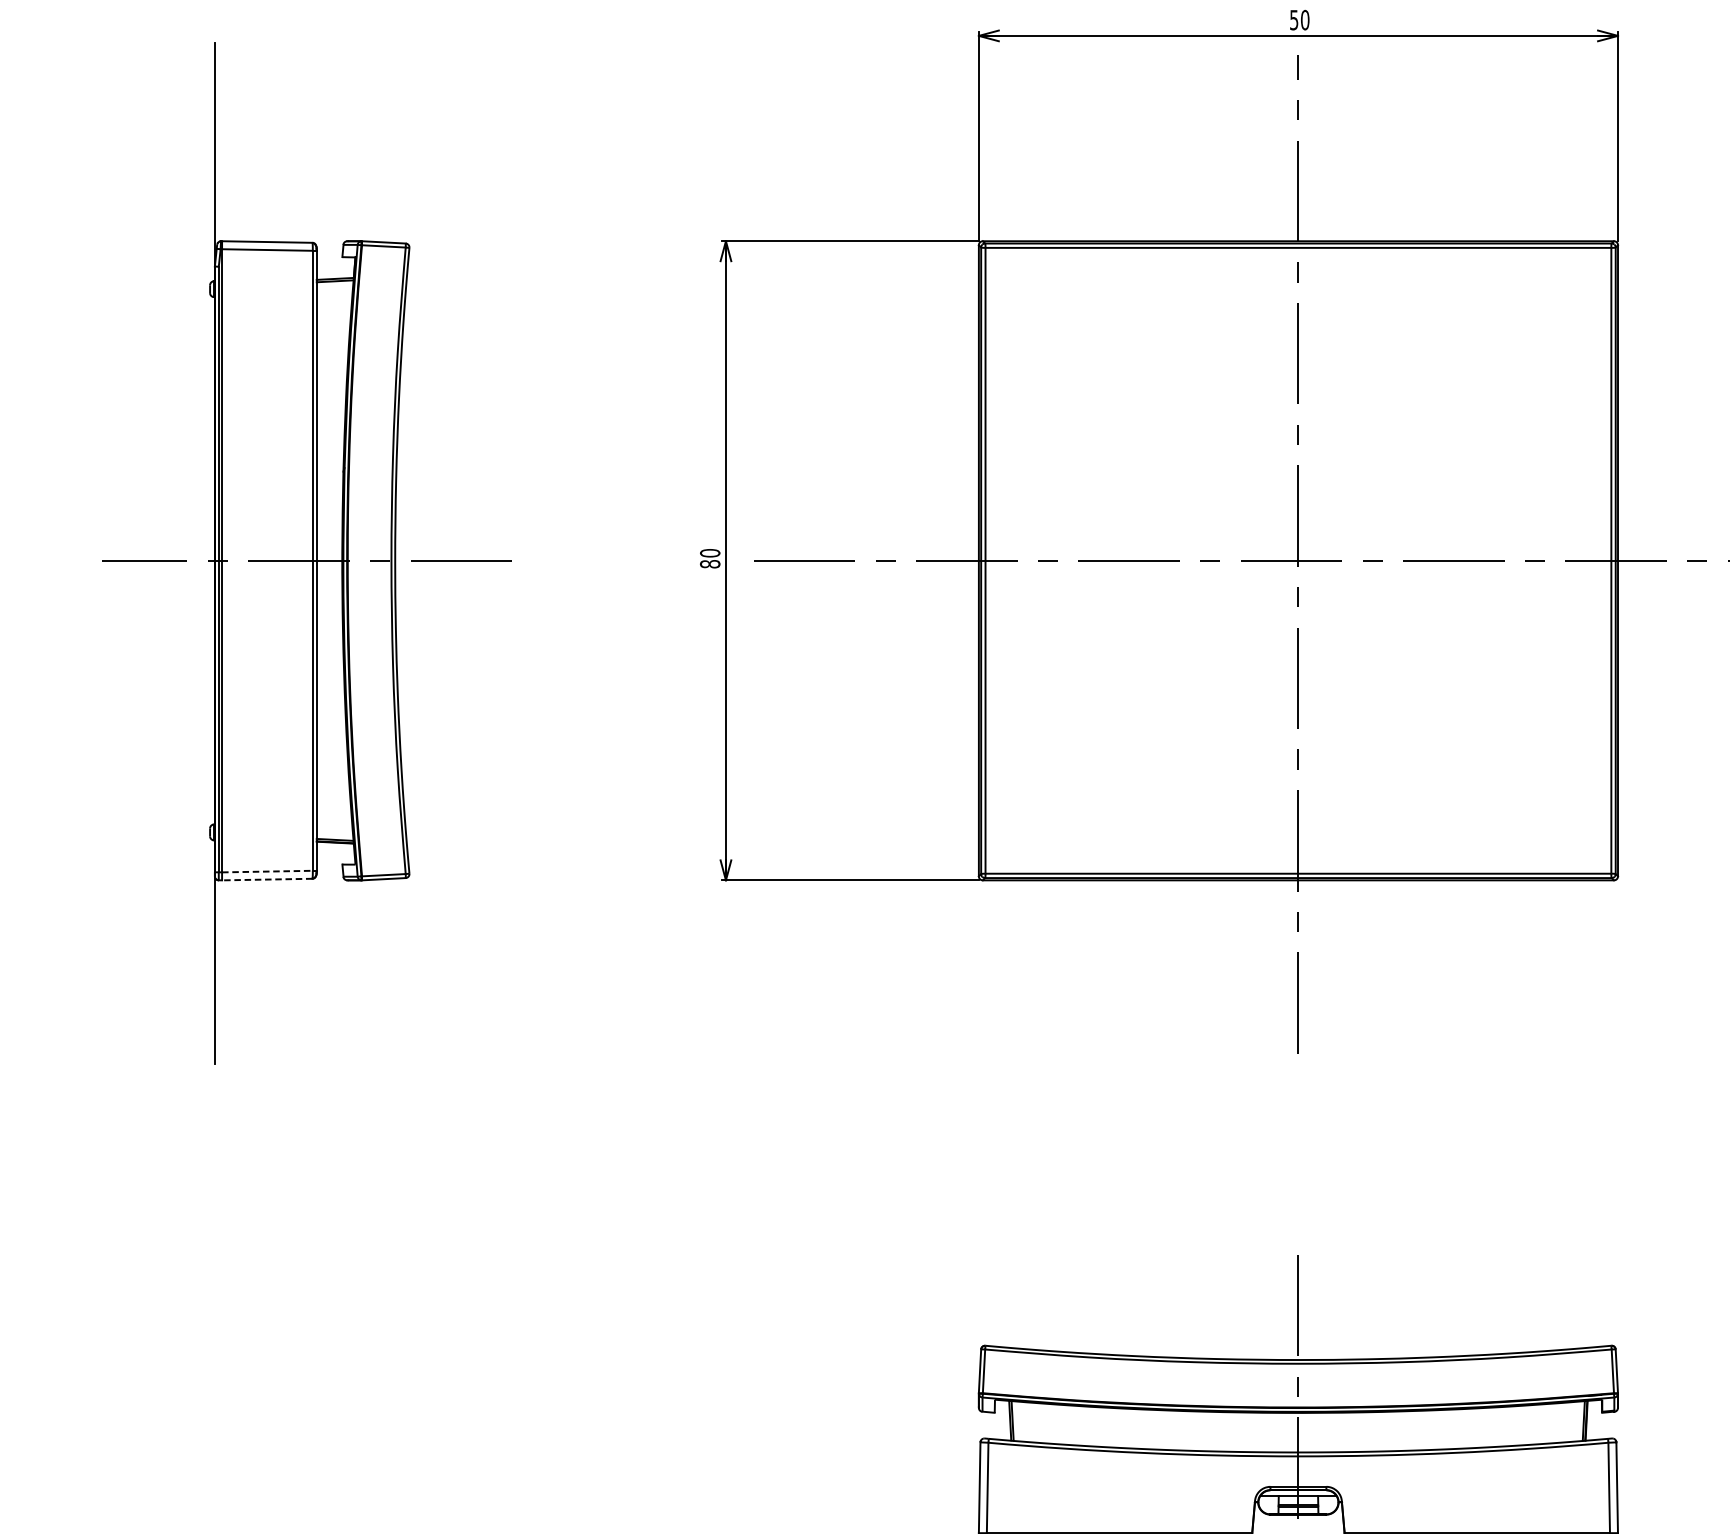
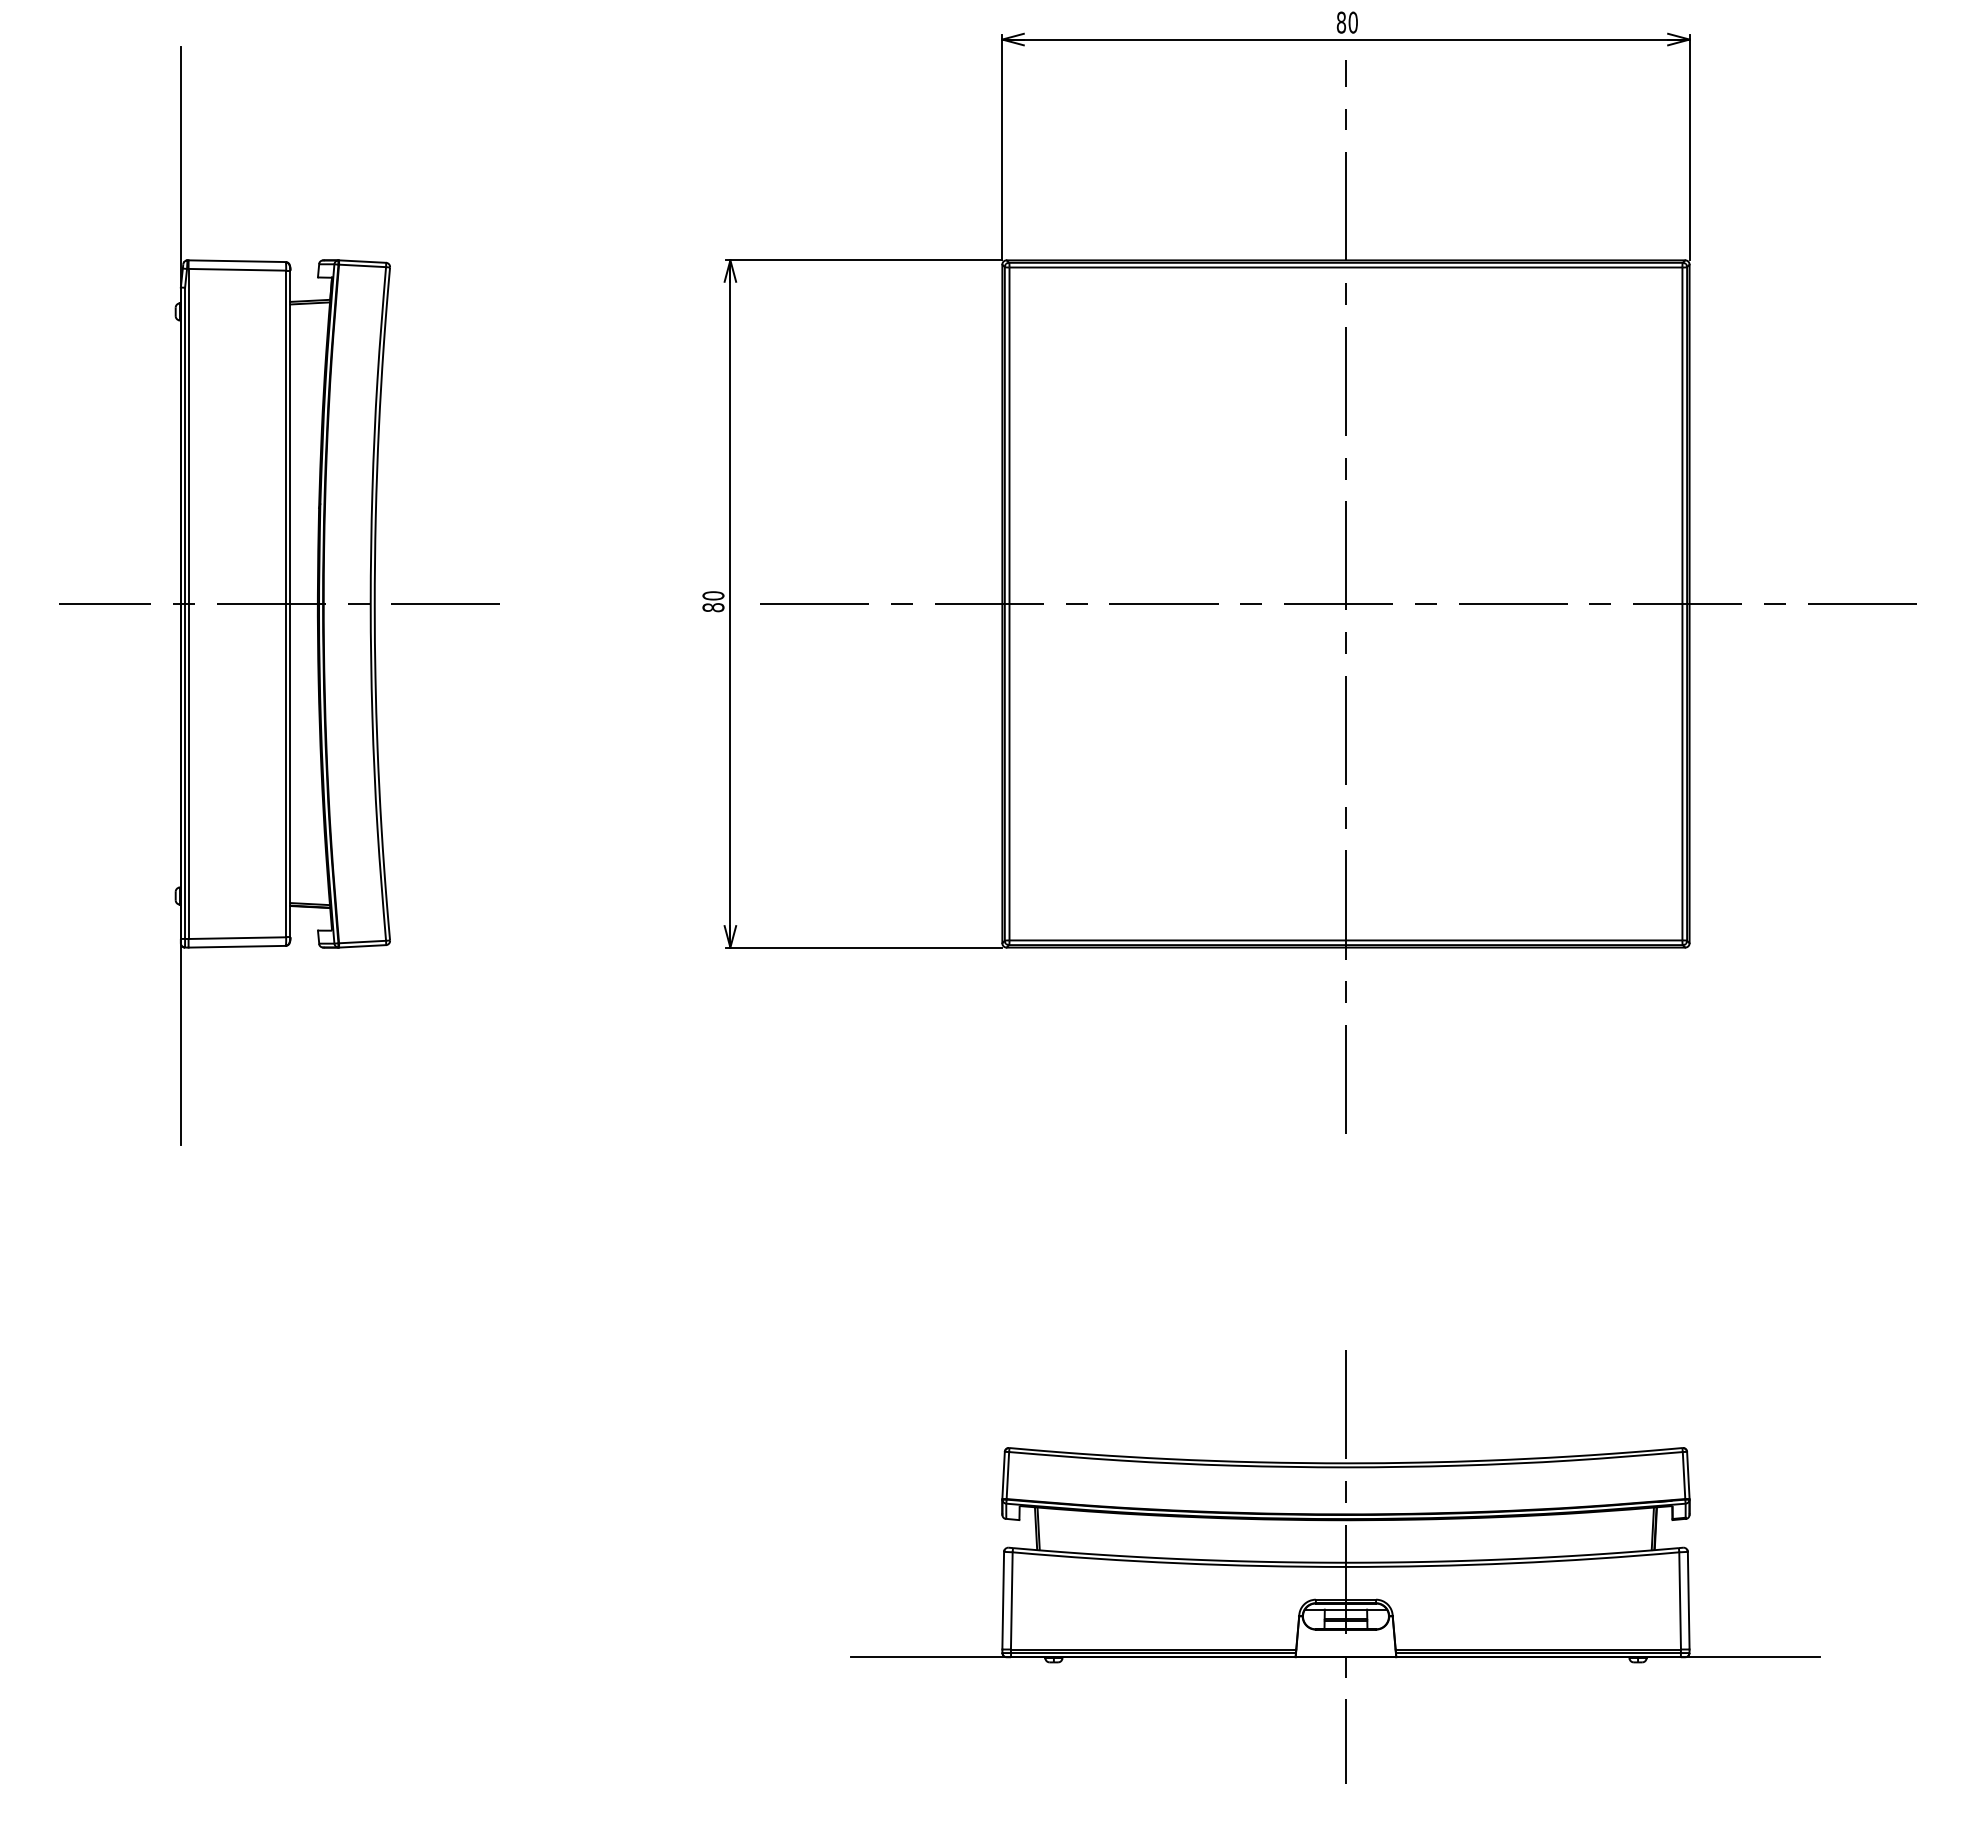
text: (1294, 20) -> (1341, 22), 50 -> 80
line: (267, 871) -> (237, 938), dashed -> solid
line: (267, 879) -> (237, 946), dashed -> solid

